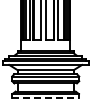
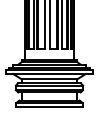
line: (46, 98) -> (50, 107), dashed -> solid

